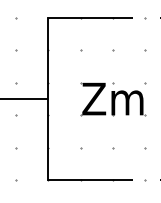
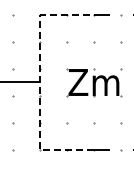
line: (48, 99) -> (40, 82), solid -> dashed

